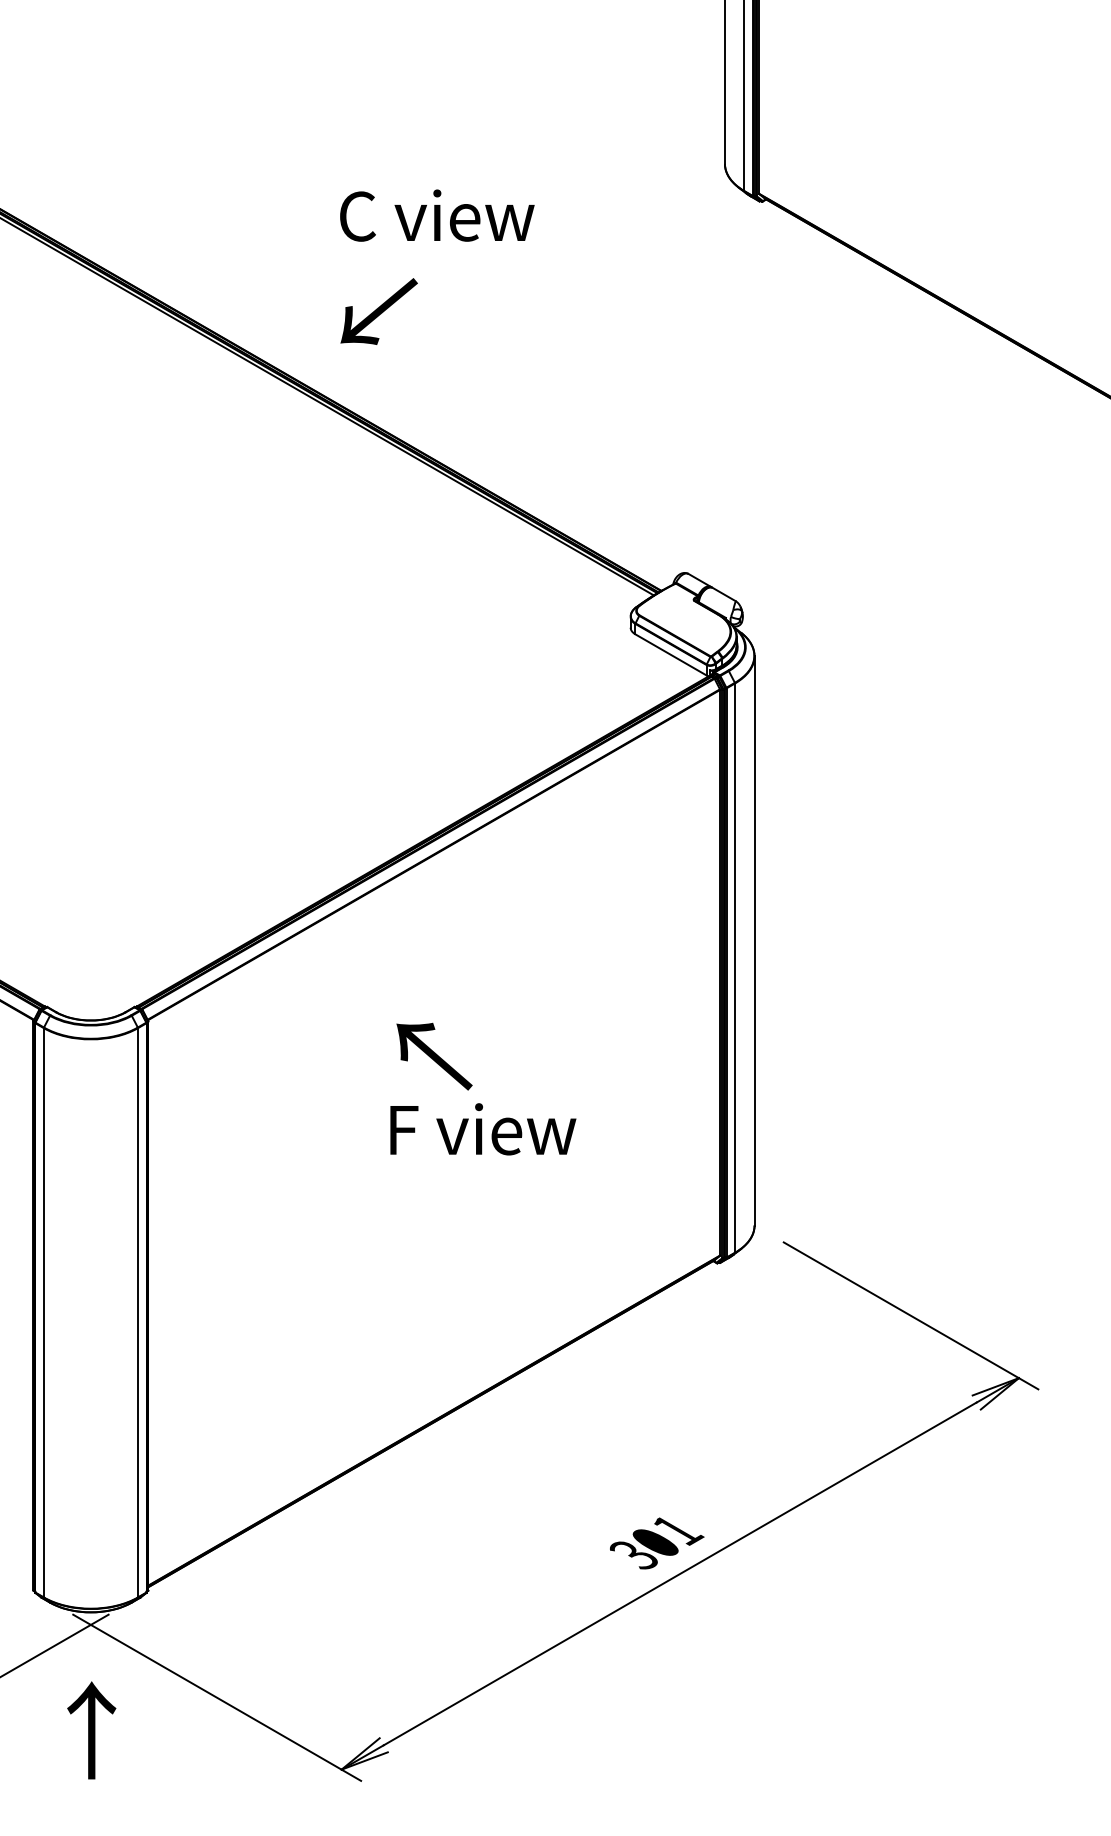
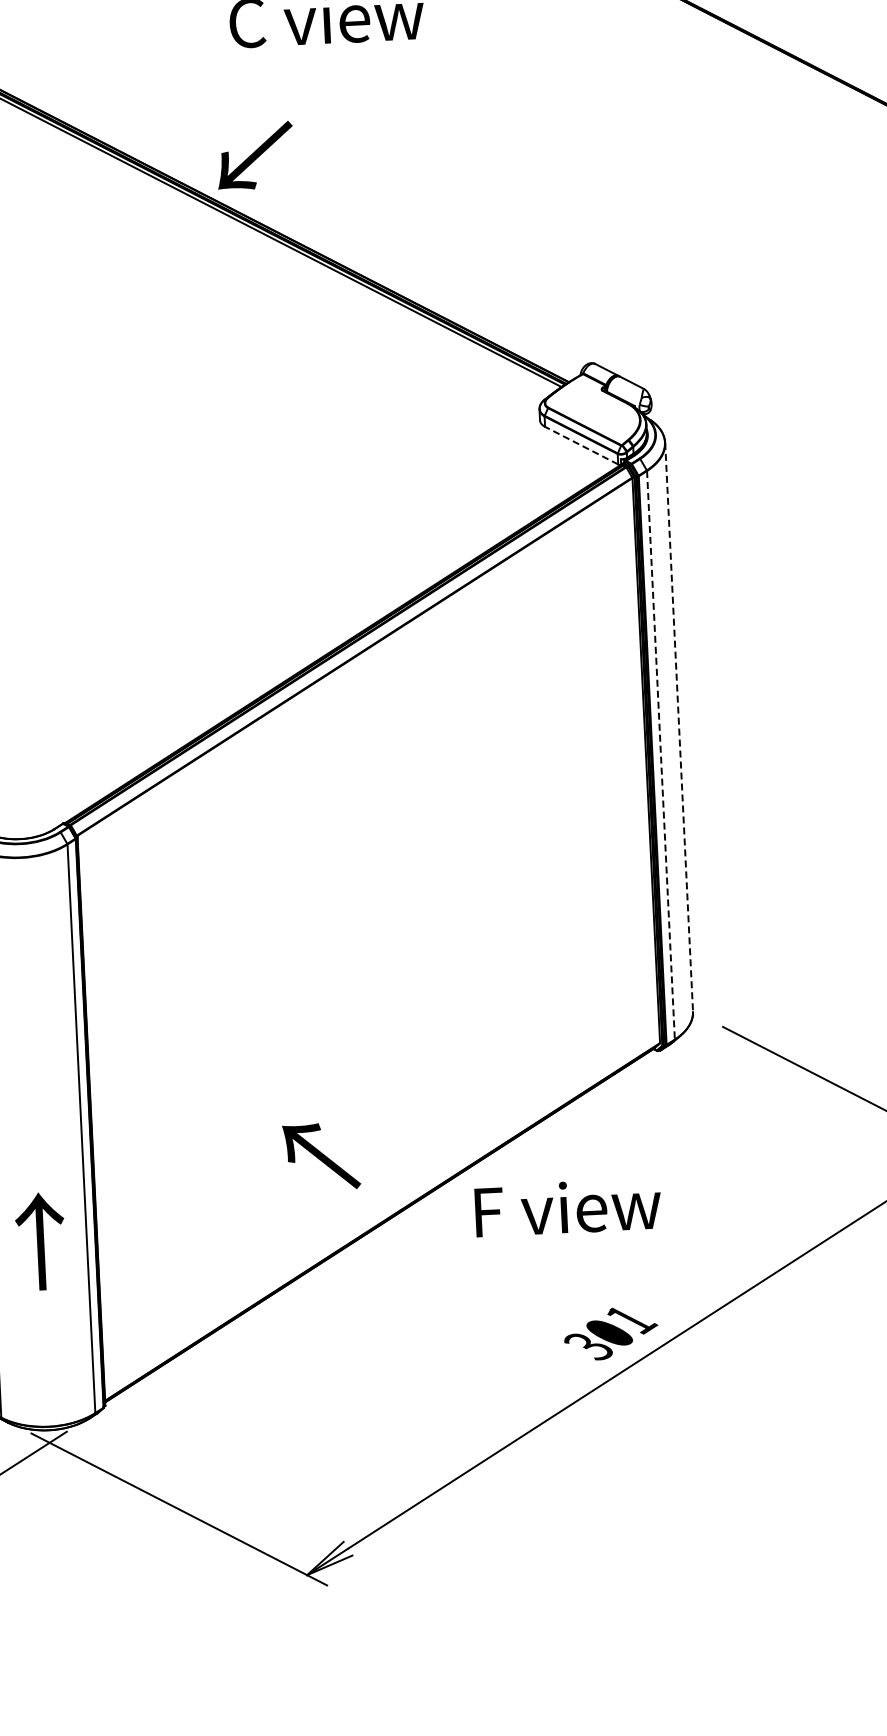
text: (378, 311) -> (254, 155), moved
line: (670, 654) -> (581, 445), solid -> dashed
line: (754, 940) -> (679, 726), solid -> dashed
line: (735, 968) -> (661, 755), solid -> dashed
text: (434, 1056) -> (321, 1156), moved
text: (483, 1129) -> (568, 1207), moved
text: (91, 1730) -> (40, 1241), moved

